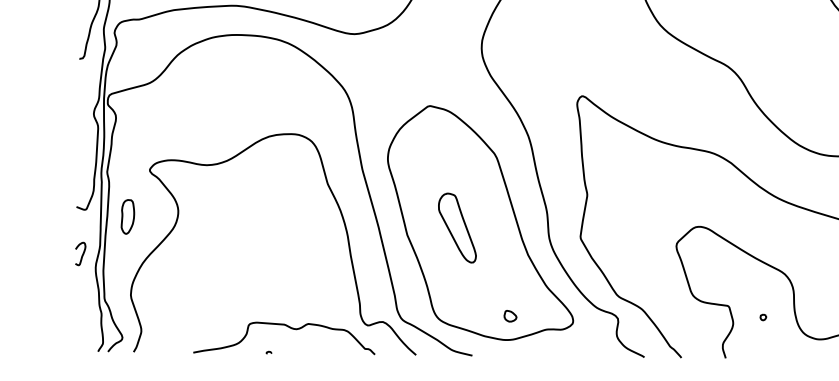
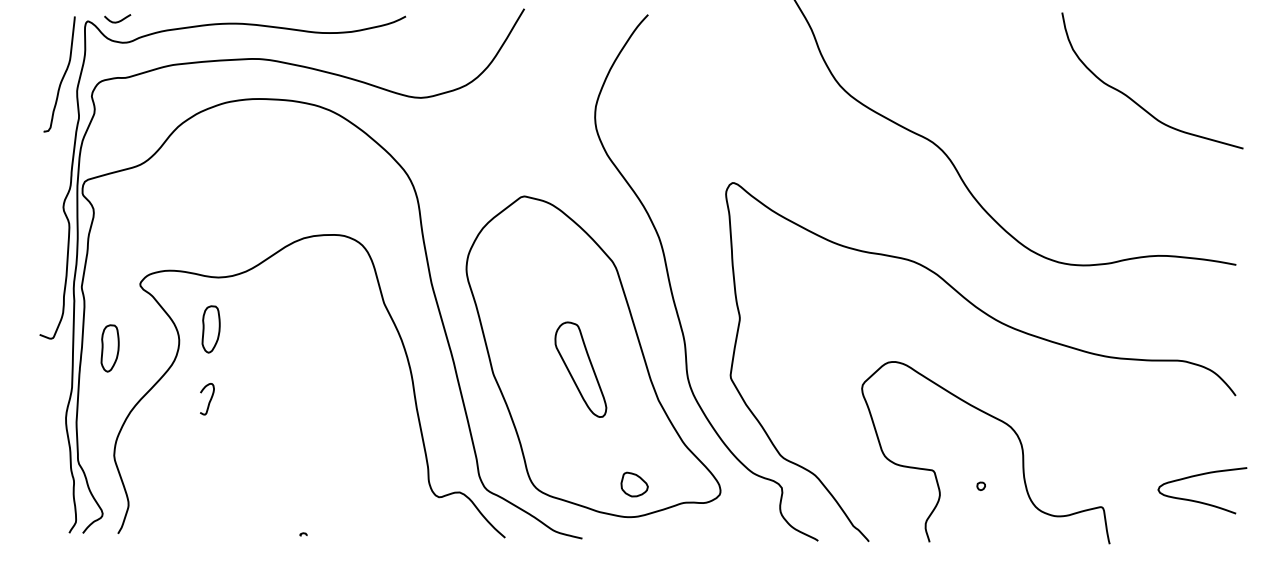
part: (201, 203) -> (210, 329), added
part: (457, 227) -> (580, 369), moved
curve: (82, 254) -> (209, 400), moved
part: (510, 316) -> (634, 484), size x1.6
curve: (289, 327) -> (331, 500), removed

